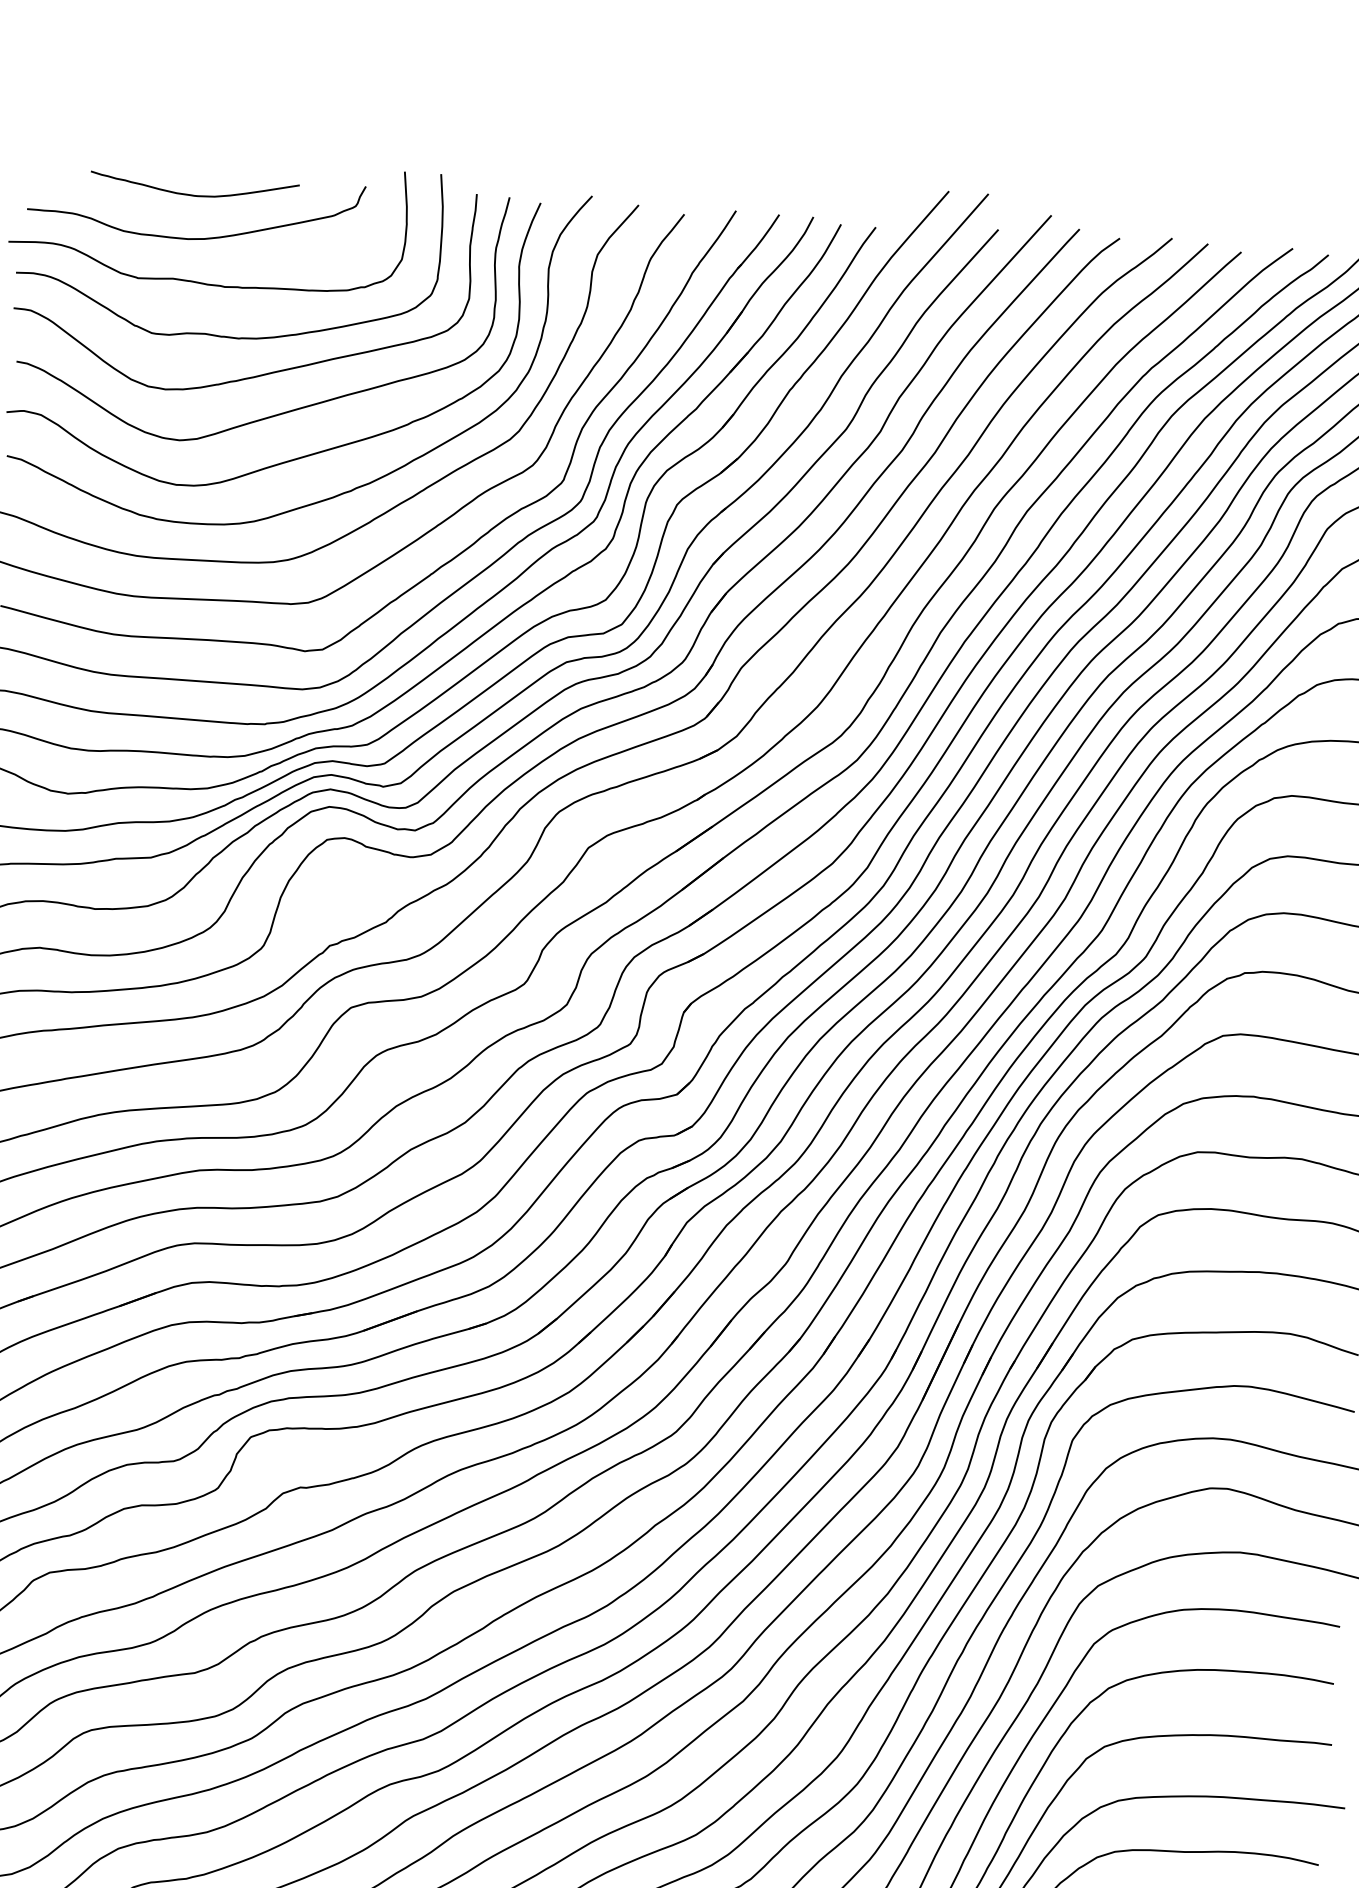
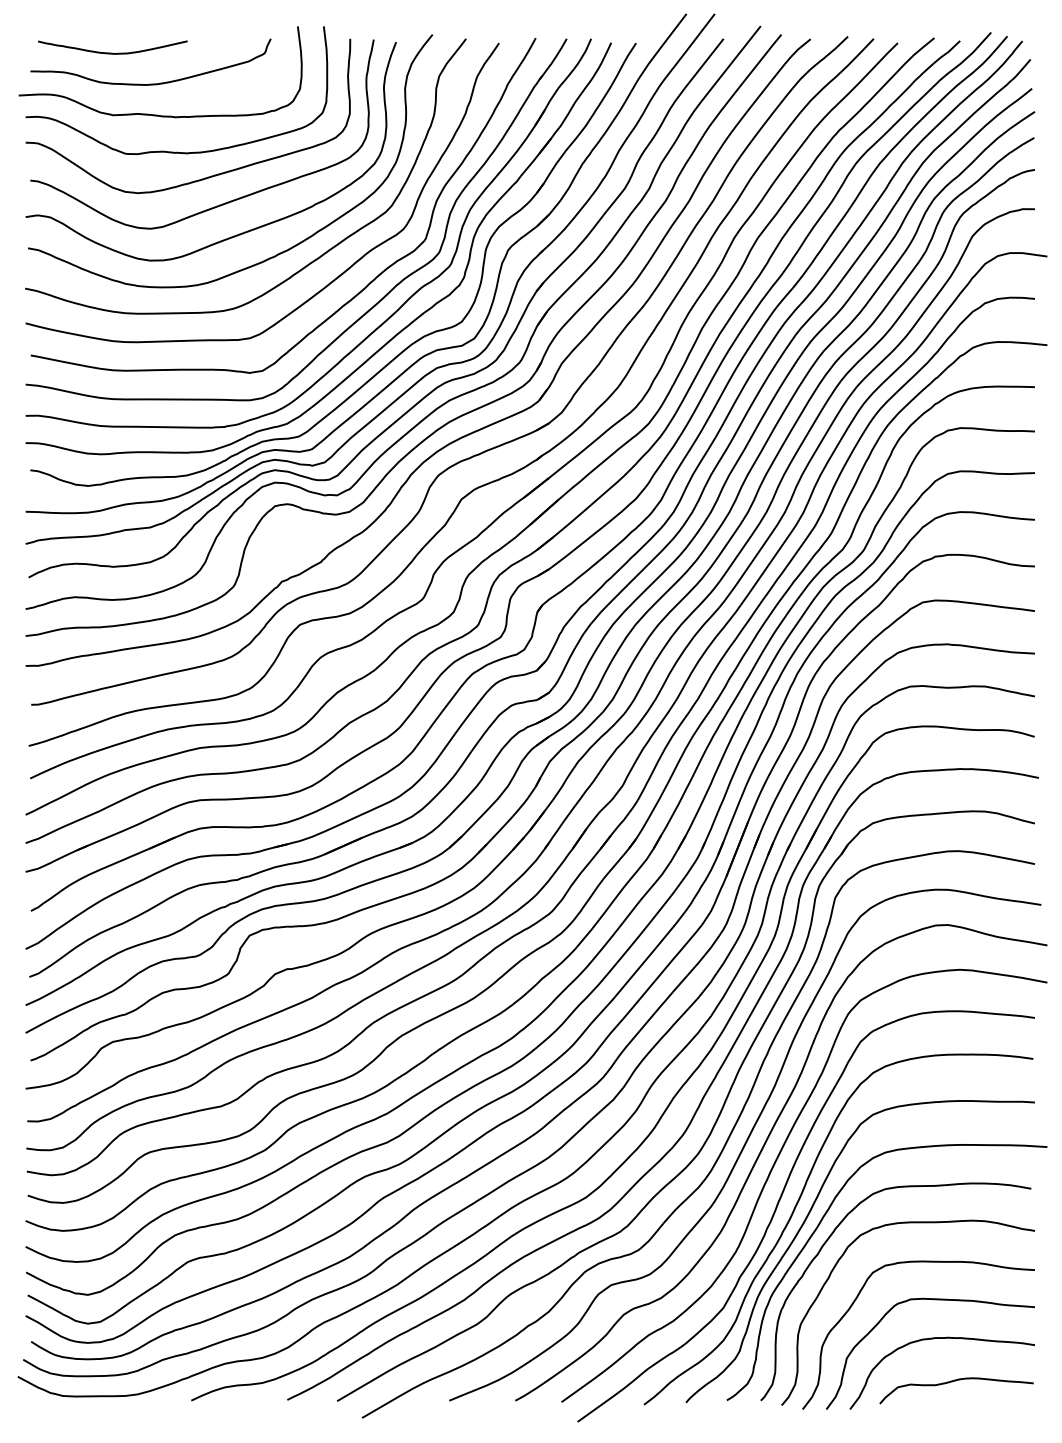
curve: (193, 193) -> (112, 52), moved

